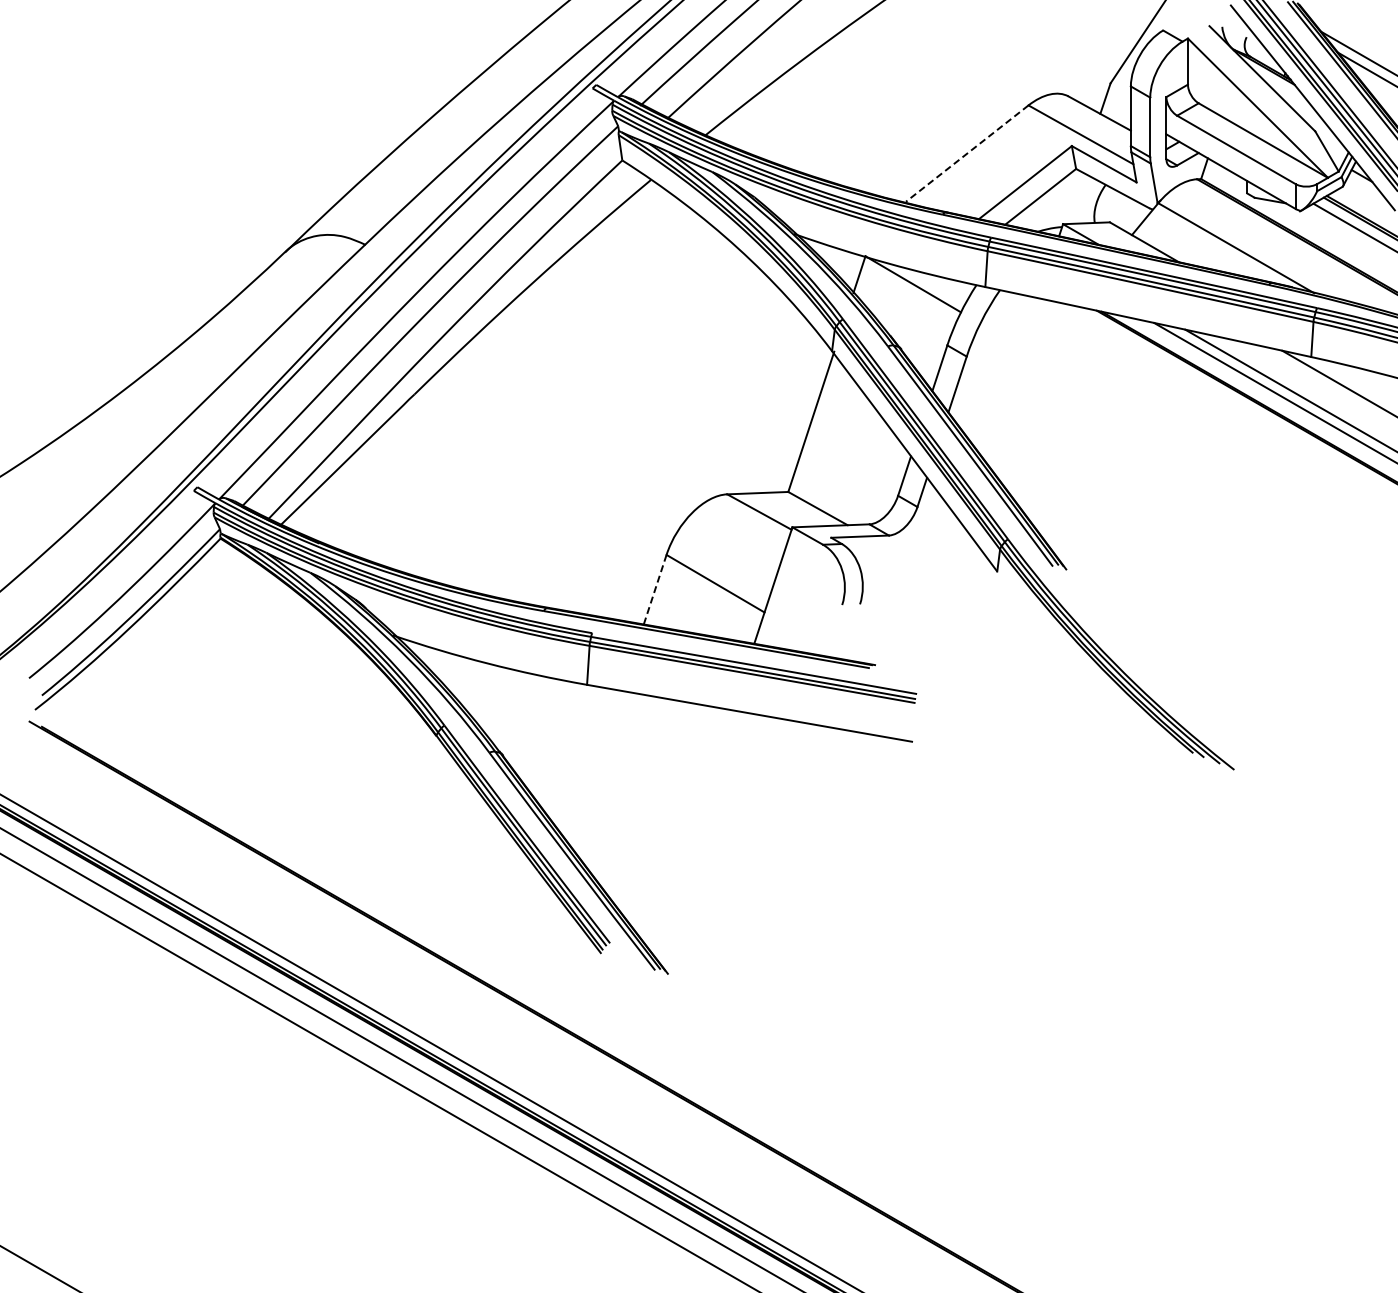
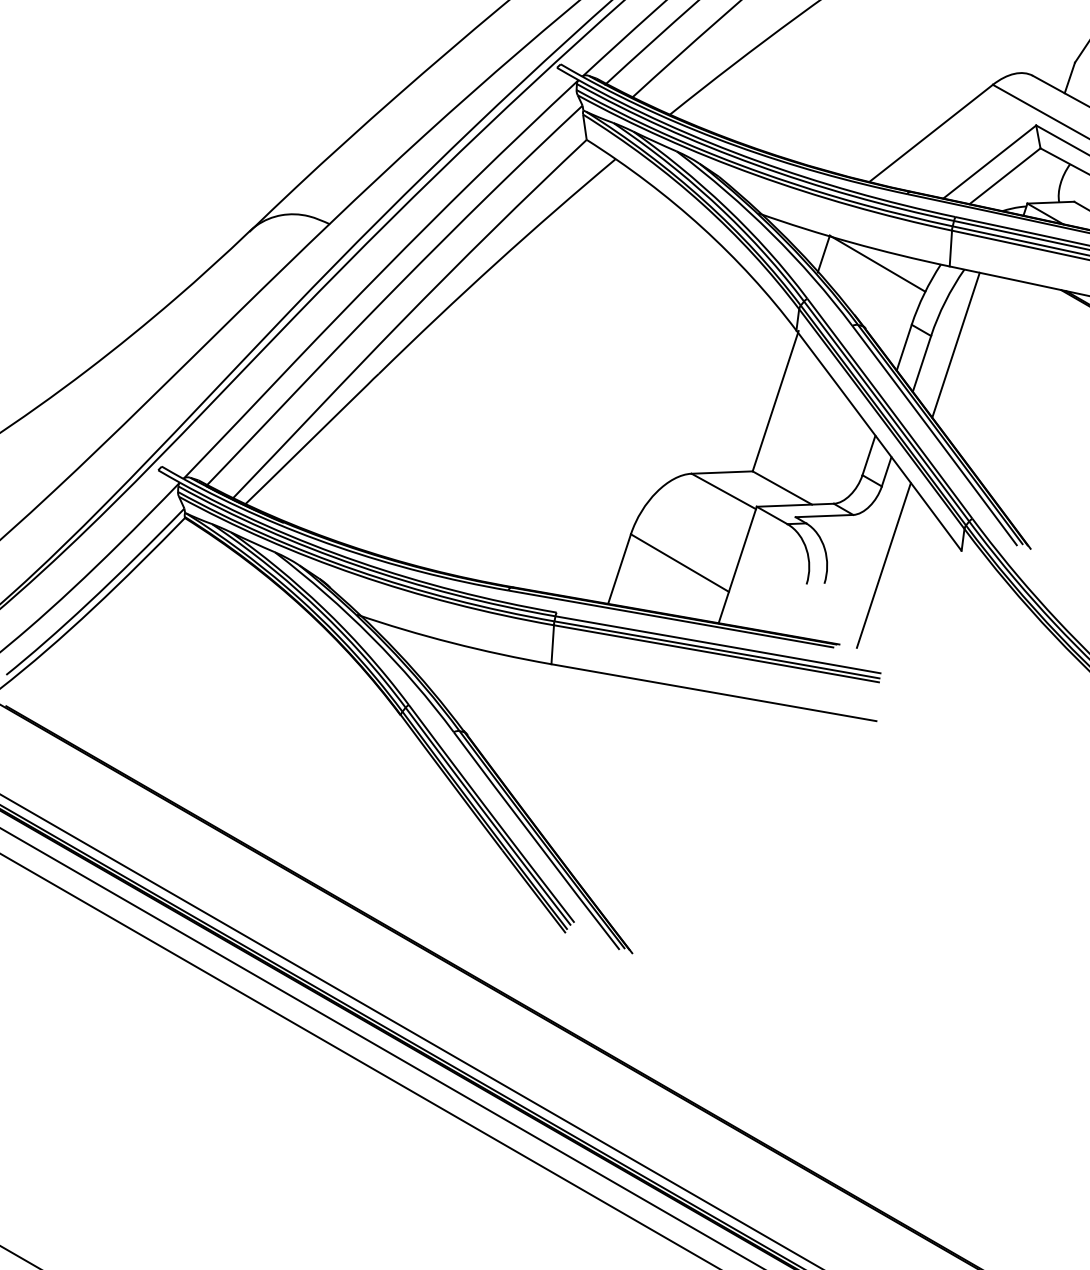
line: (967, 153) -> (931, 132), dashed -> solid
line: (991, 365) -> (955, 344), added
line: (919, 585) -> (883, 564), added
line: (655, 589) -> (619, 568), dashed -> solid

